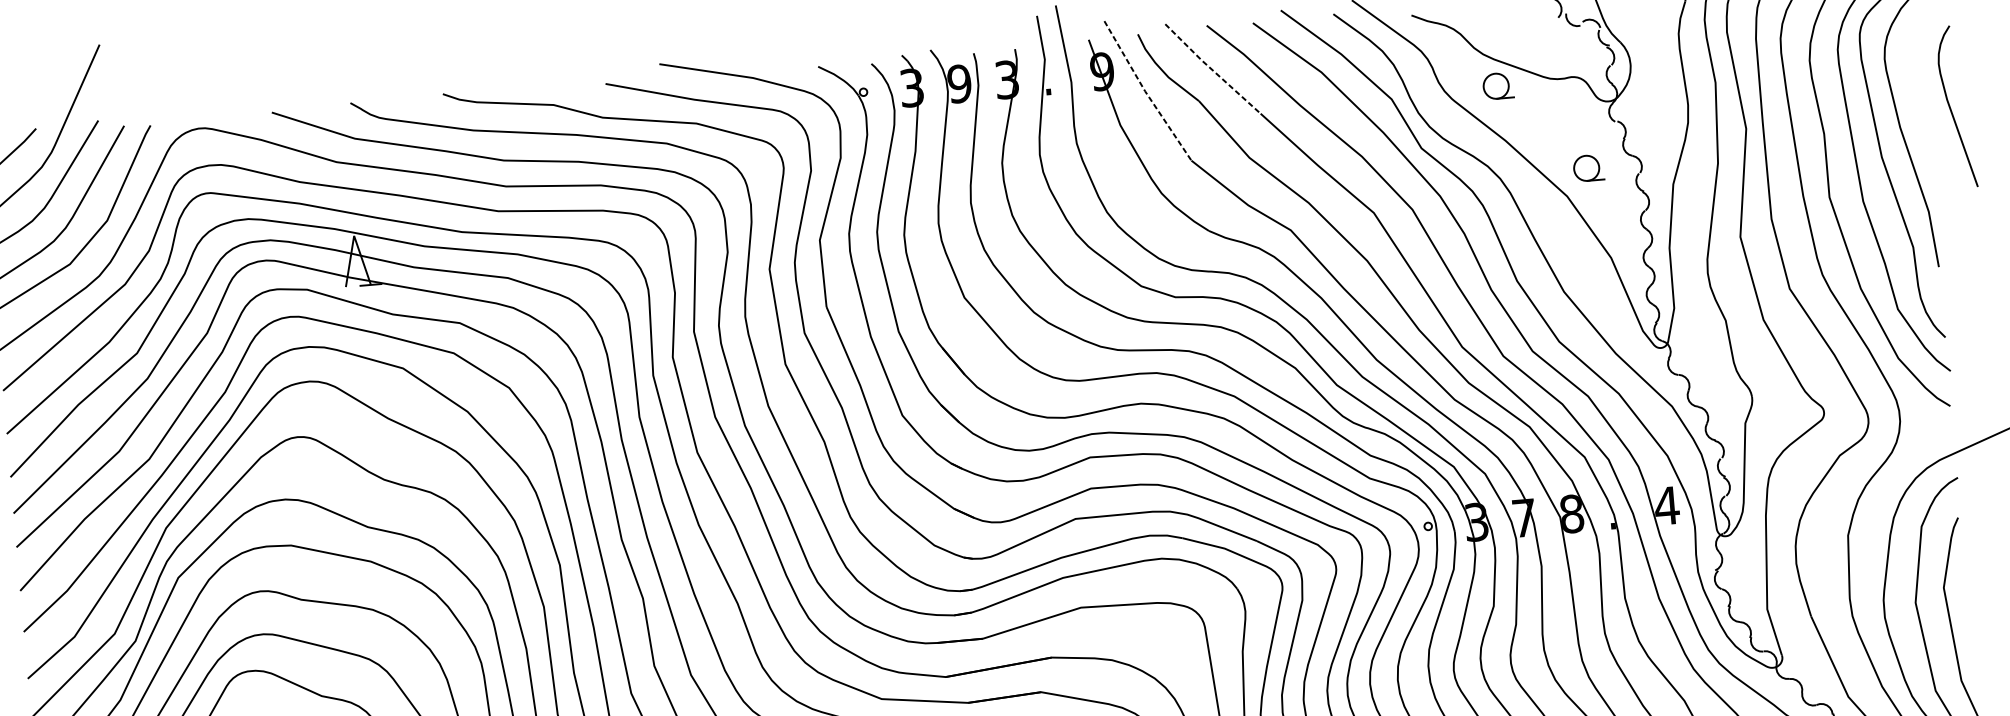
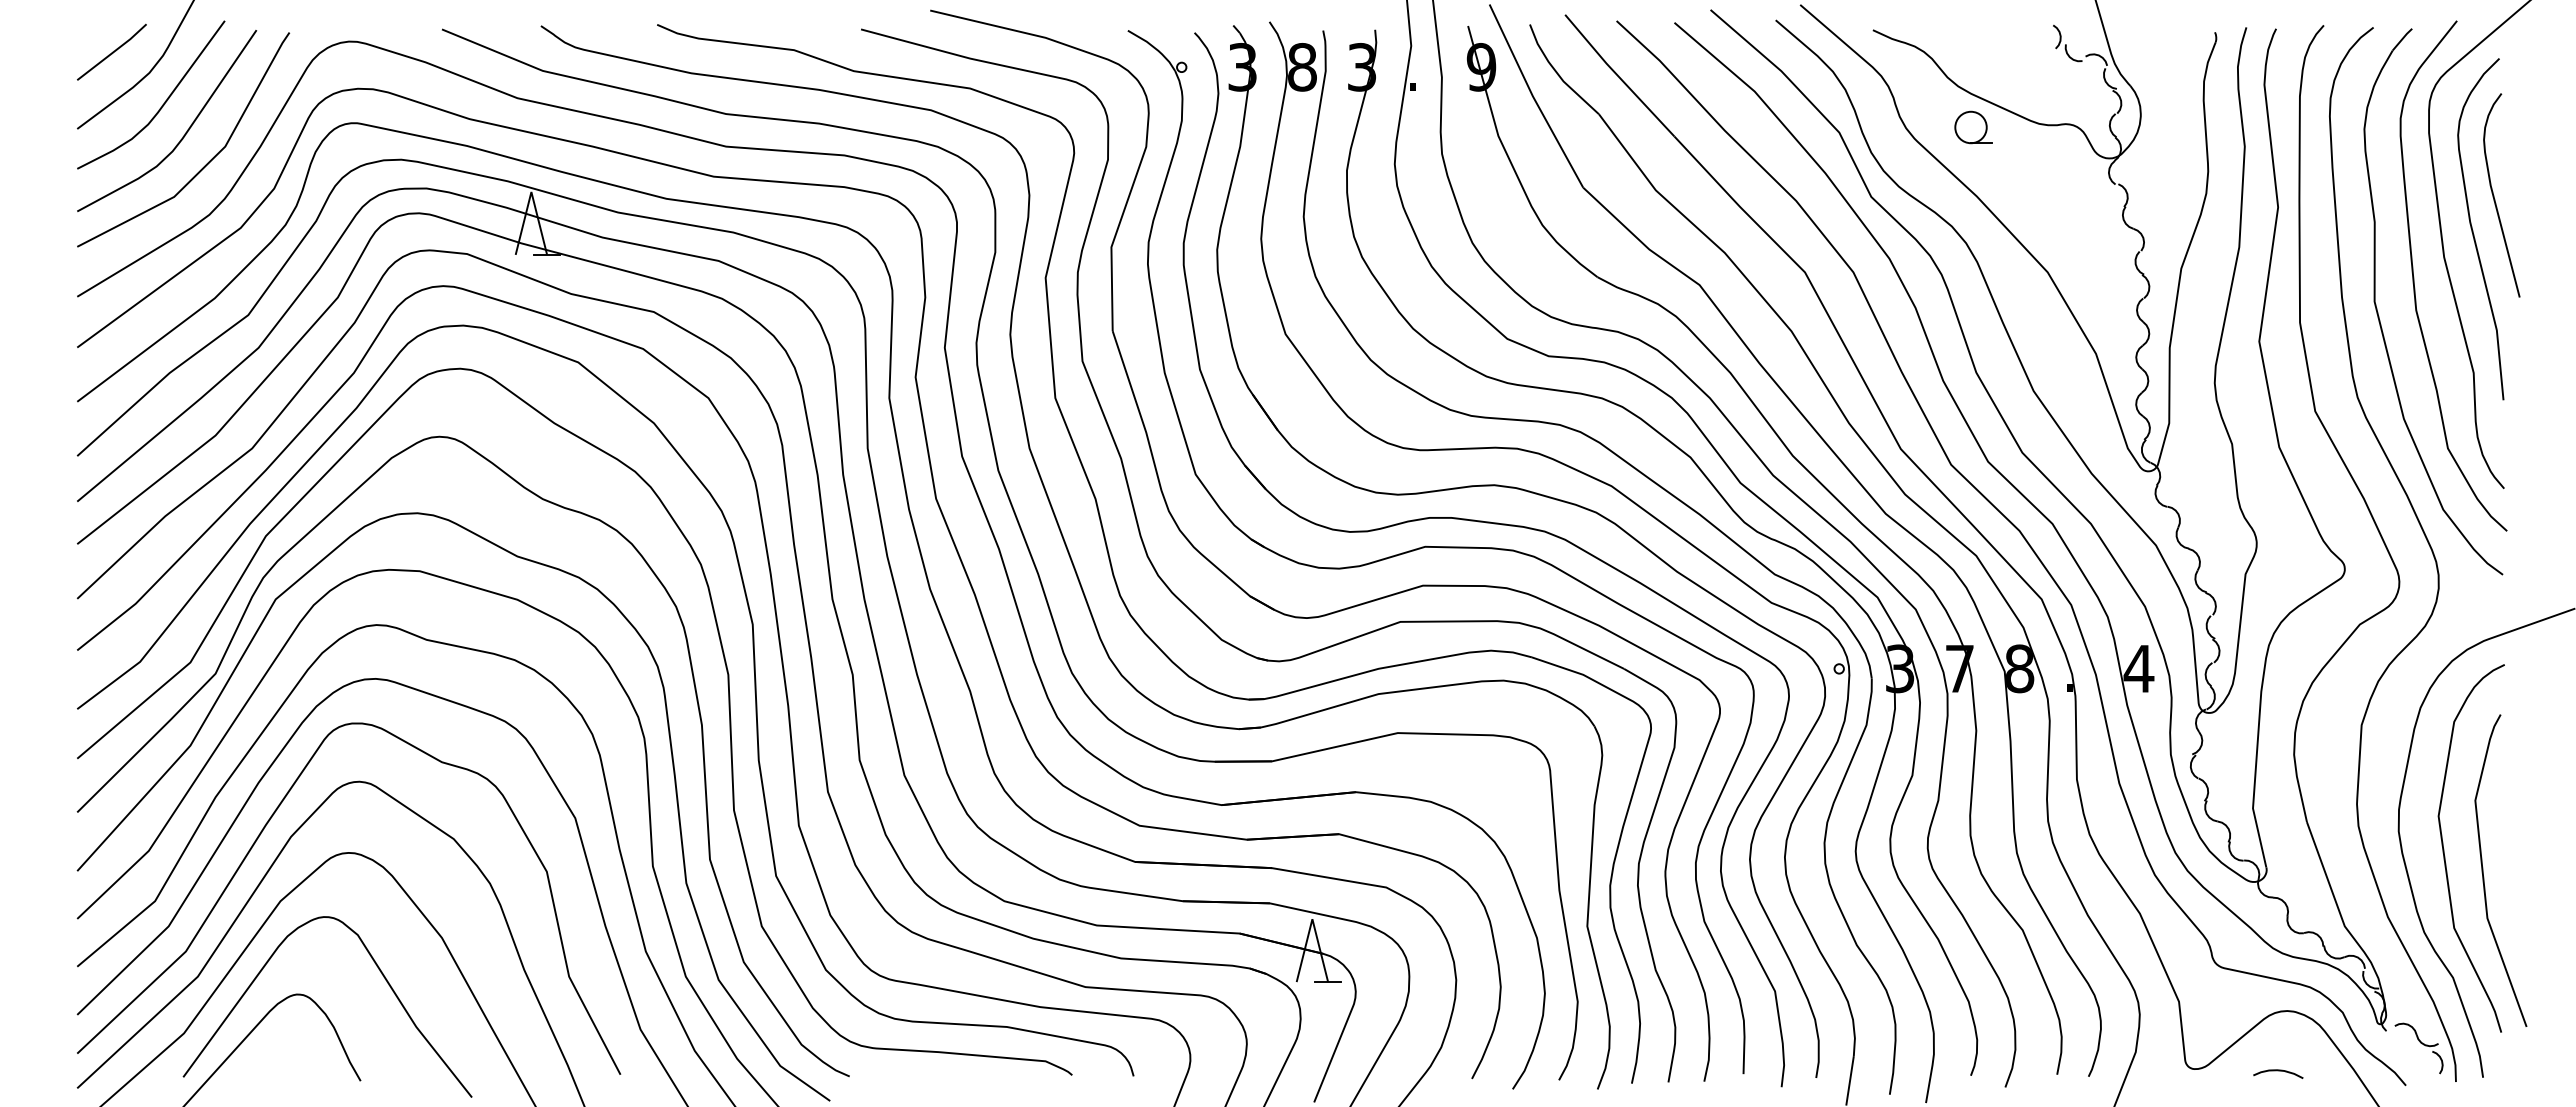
line: (1211, 69) -> (1618, 76), dashed -> solid
text: (958, 84) -> (1301, 67), 9 -> 8
line: (1145, 92) -> (1533, 97), dashed -> solid
curve: (1950, 107) -> (2494, 195), moved
part: (1588, 168) -> (2077, 239), removed

